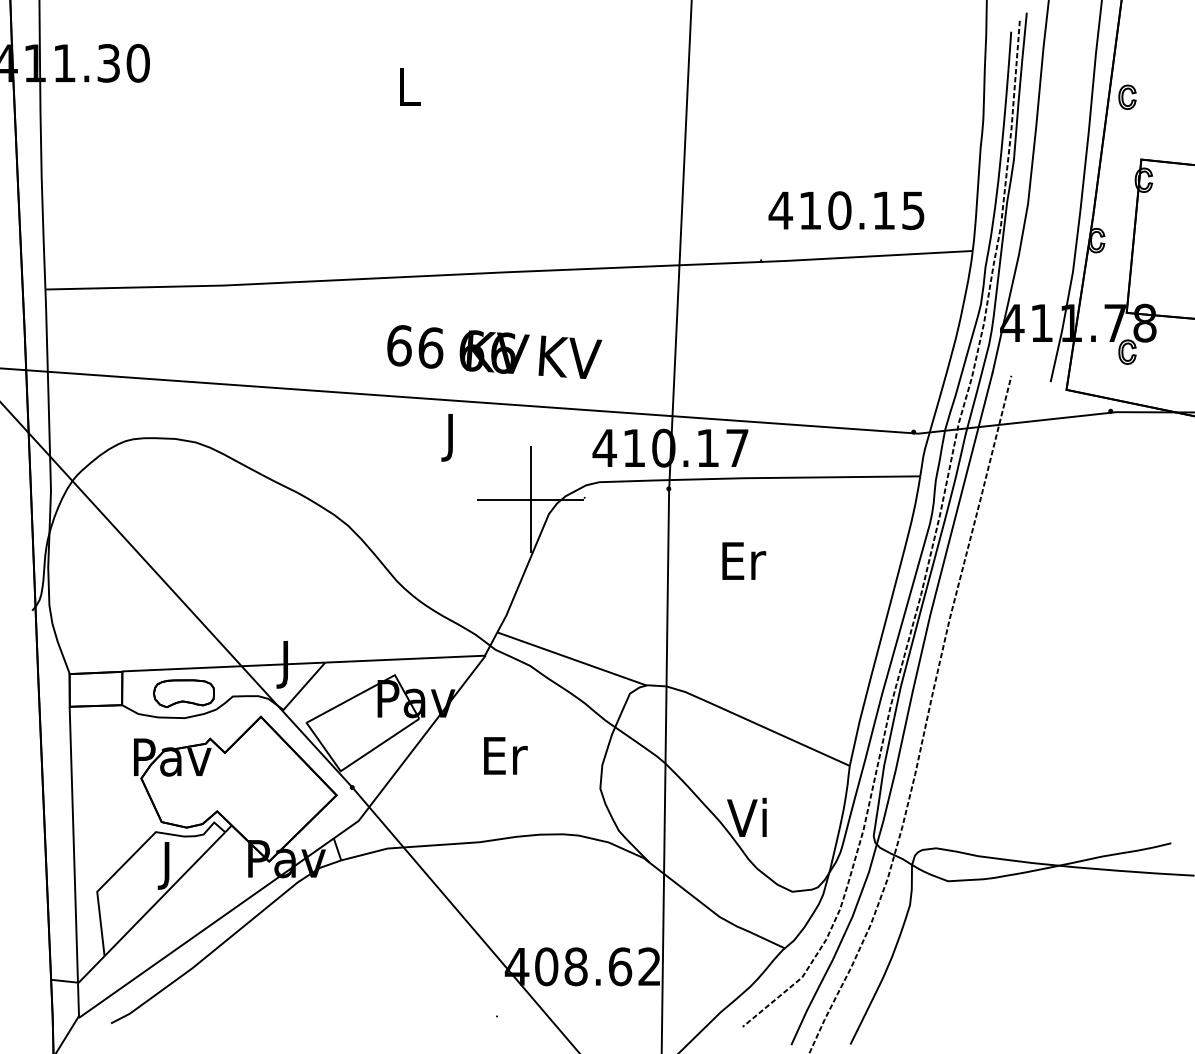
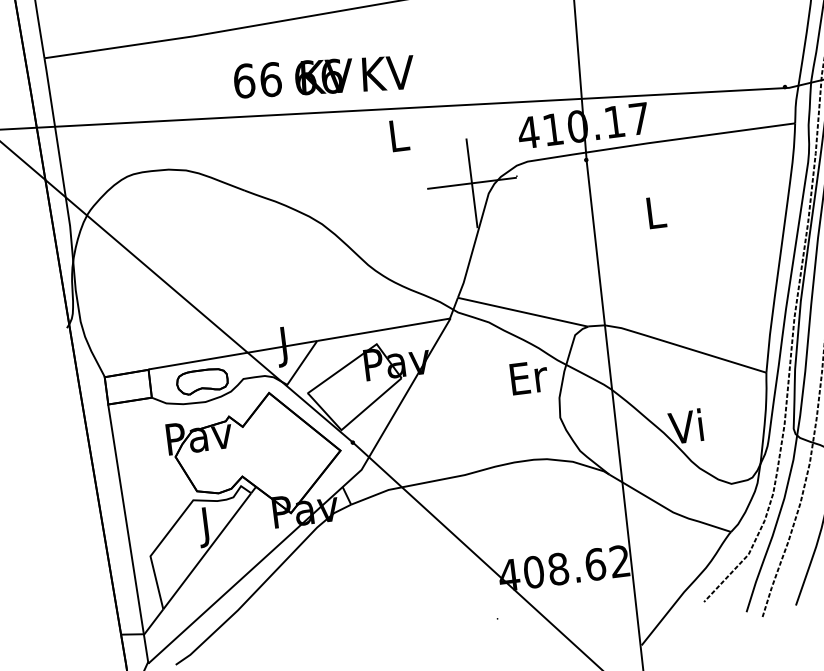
text: (494, 351) -> (324, 76), moved
text: (451, 437) -> (399, 139), J -> L
text: (744, 560) -> (657, 211), Er -> L
text: (505, 755) -> (529, 377), moved

